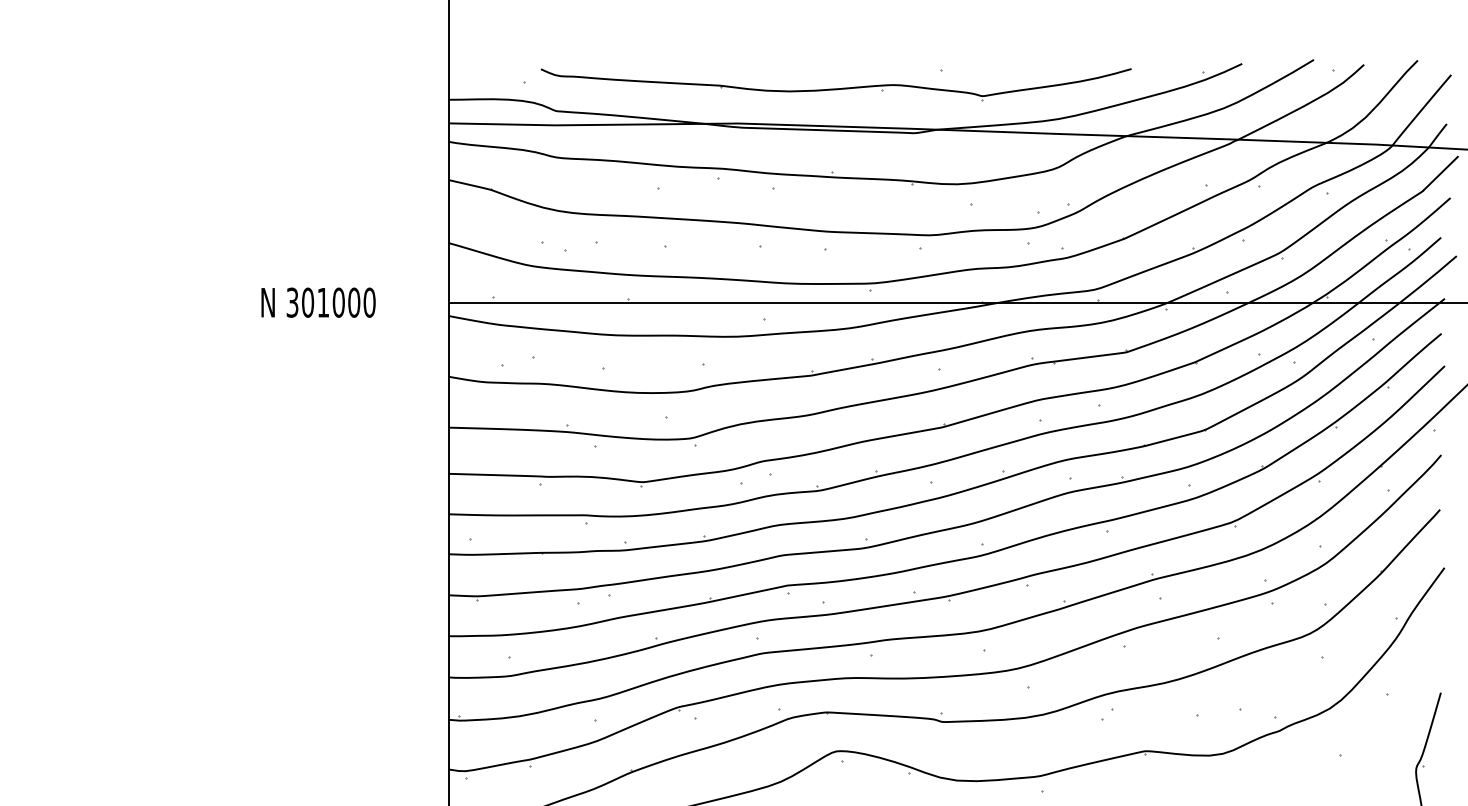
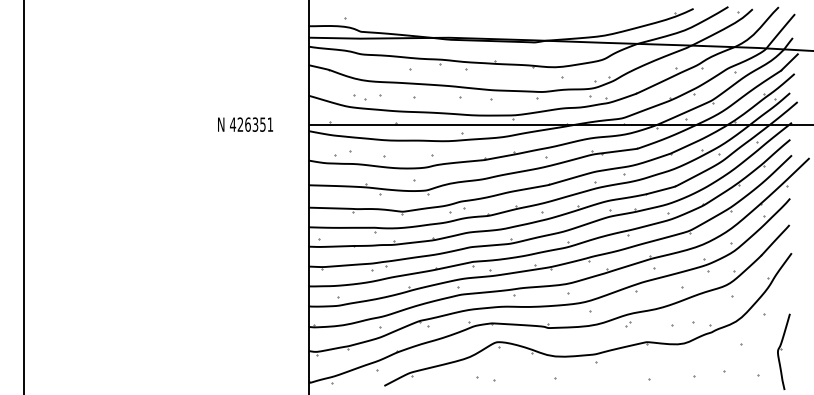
part: (835, 83) -> (496, 18), removed
text: (330, 302) -> (251, 124), 301000 -> 426351

